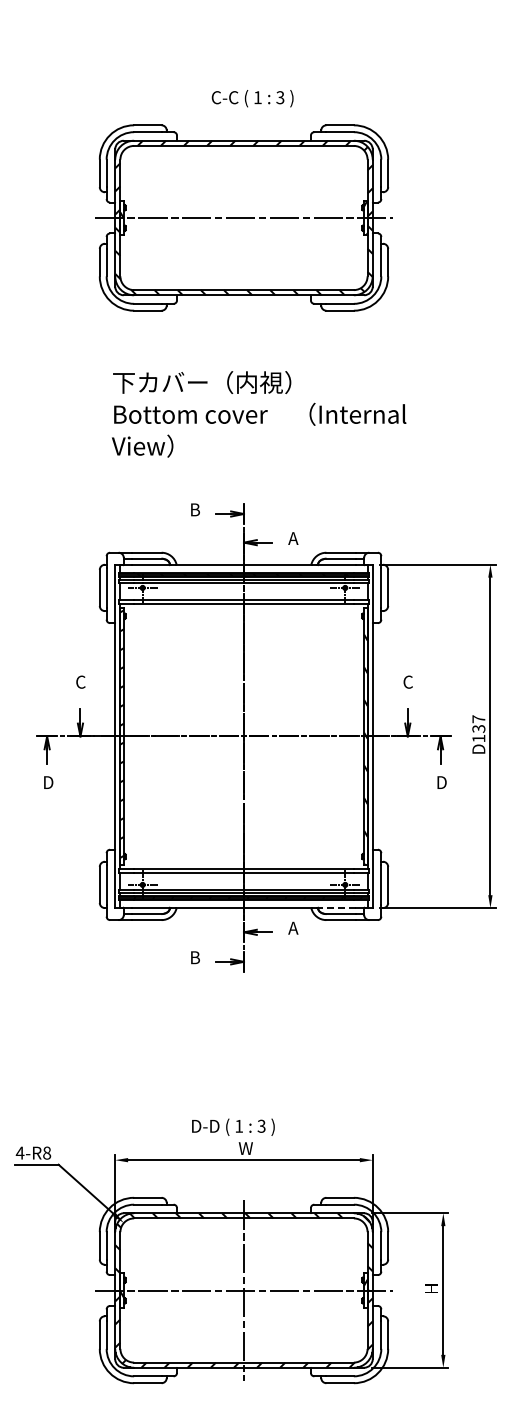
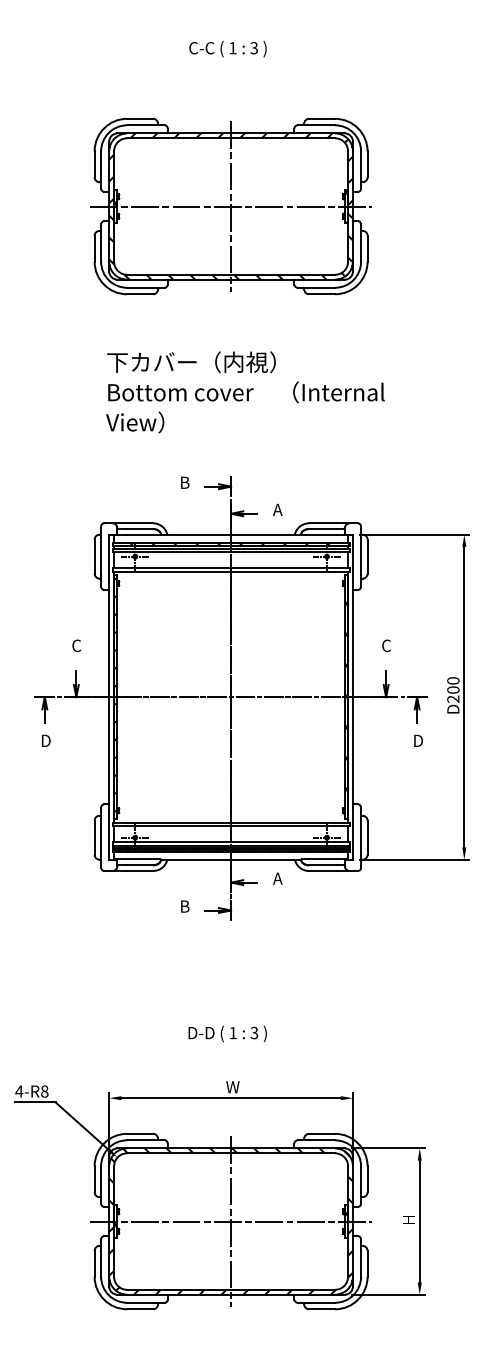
text: (252, 98) -> (227, 48), moved
line: (243, 217) -> (230, 206), added
text: (478, 728) -> (453, 689), D137 -> D200
line: (336, 907) -> (318, 859), dashed -> solid
text: (233, 1126) -> (227, 1033), moved

